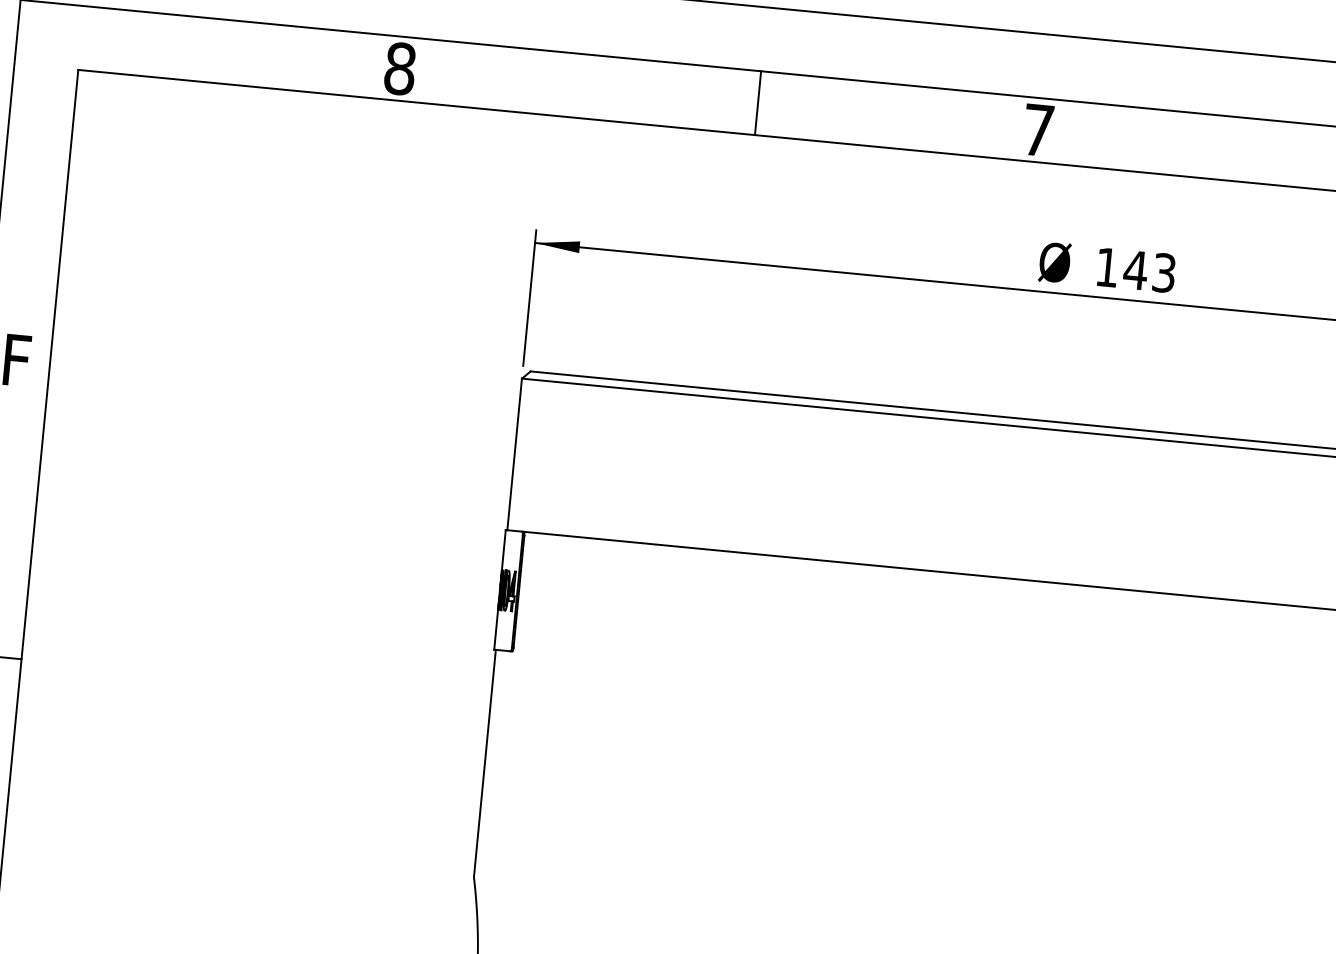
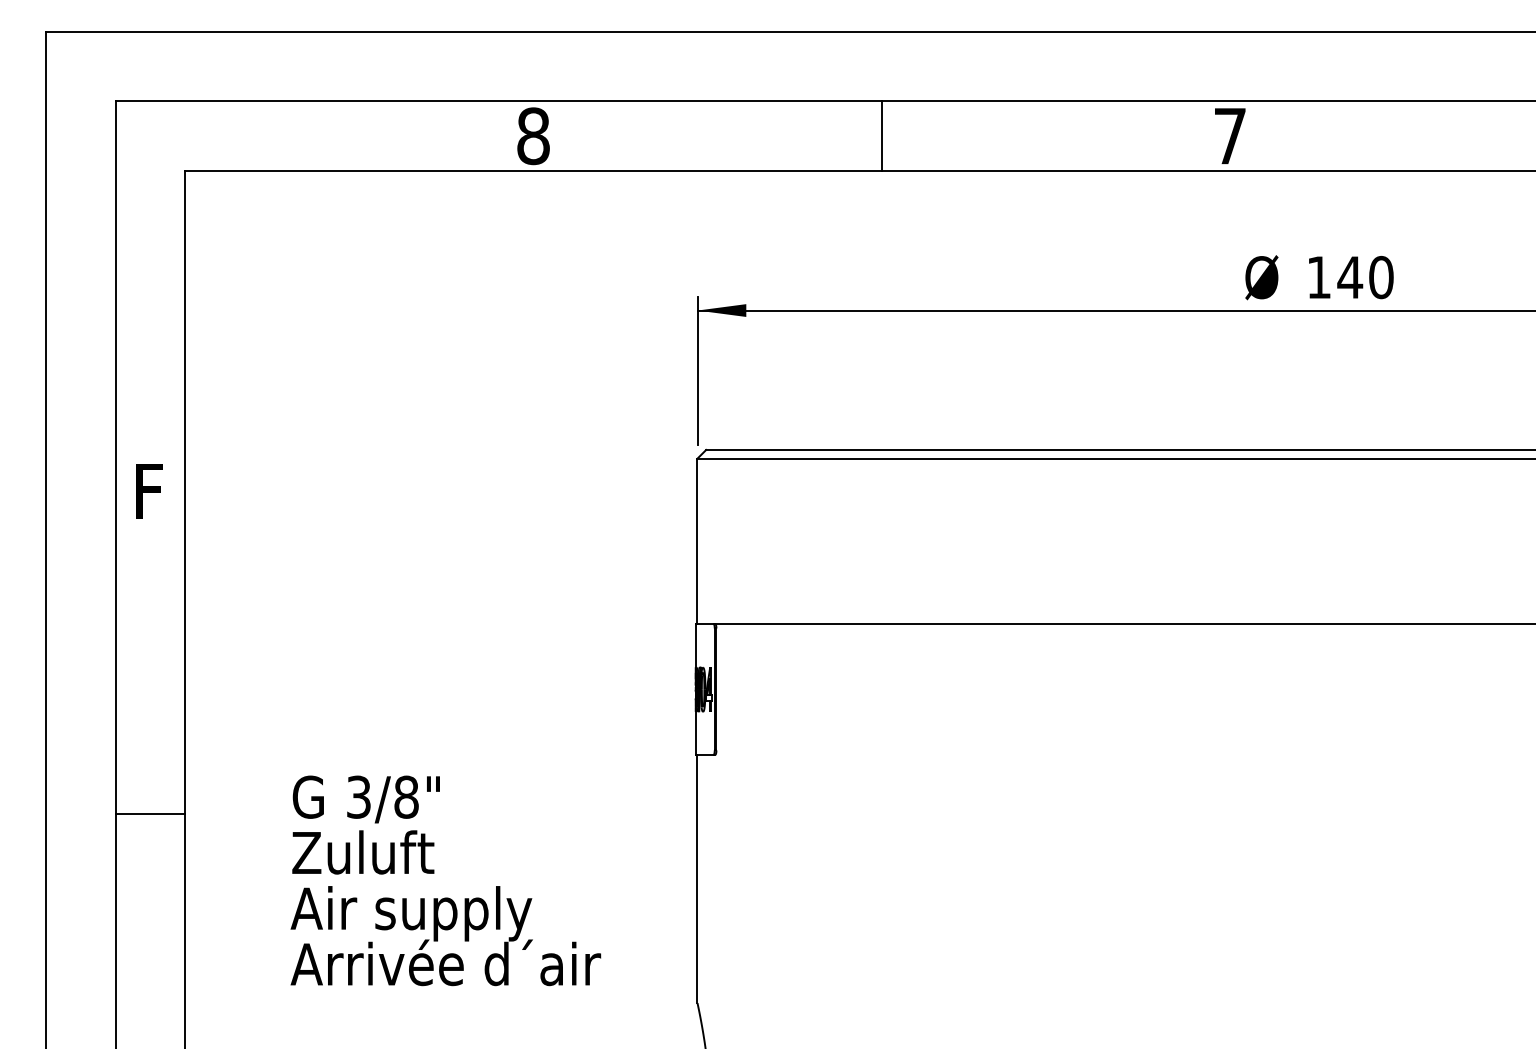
line: (758, 102) -> (882, 135), moved
text: (1164, 273) -> (1381, 277), 143 -> 140
part: (244, 735) -> (434, 873), added

